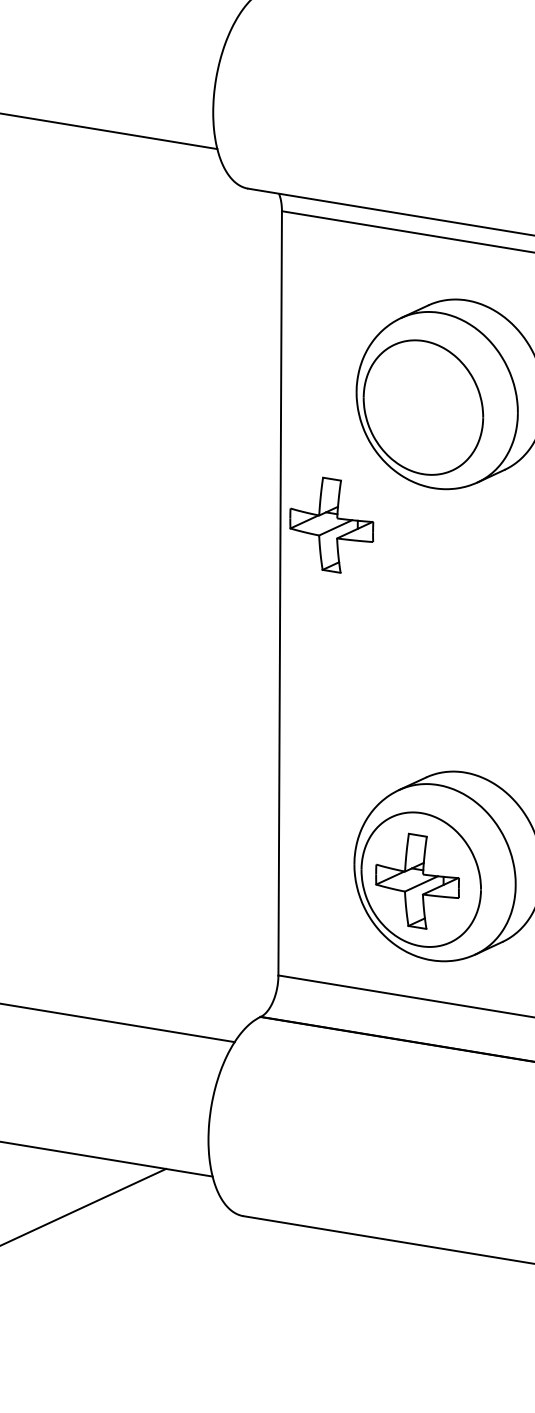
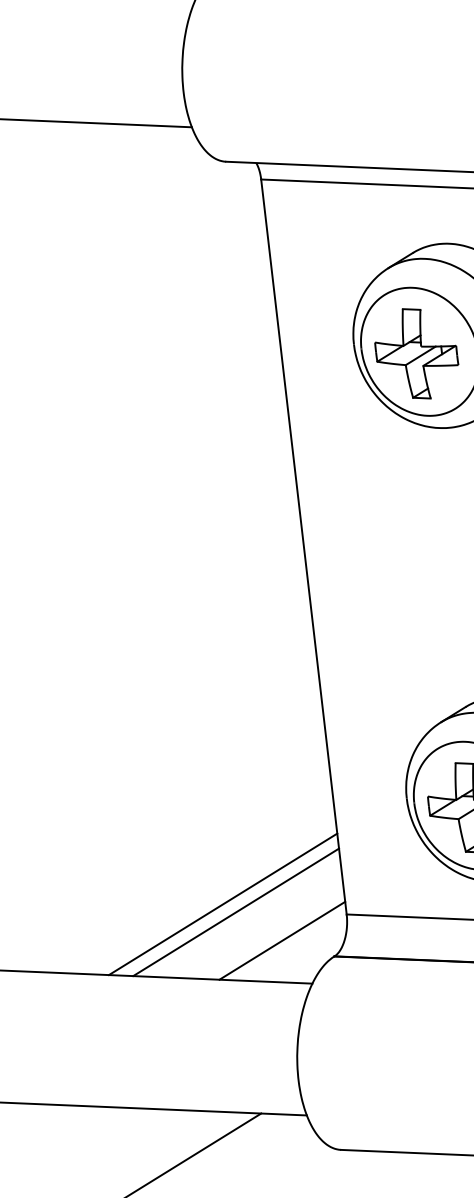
part: (331, 524) -> (416, 353), moved
line: (152, 949) -> (222, 904), added
line: (164, 959) -> (235, 912), added
line: (208, 994) -> (281, 940), added

